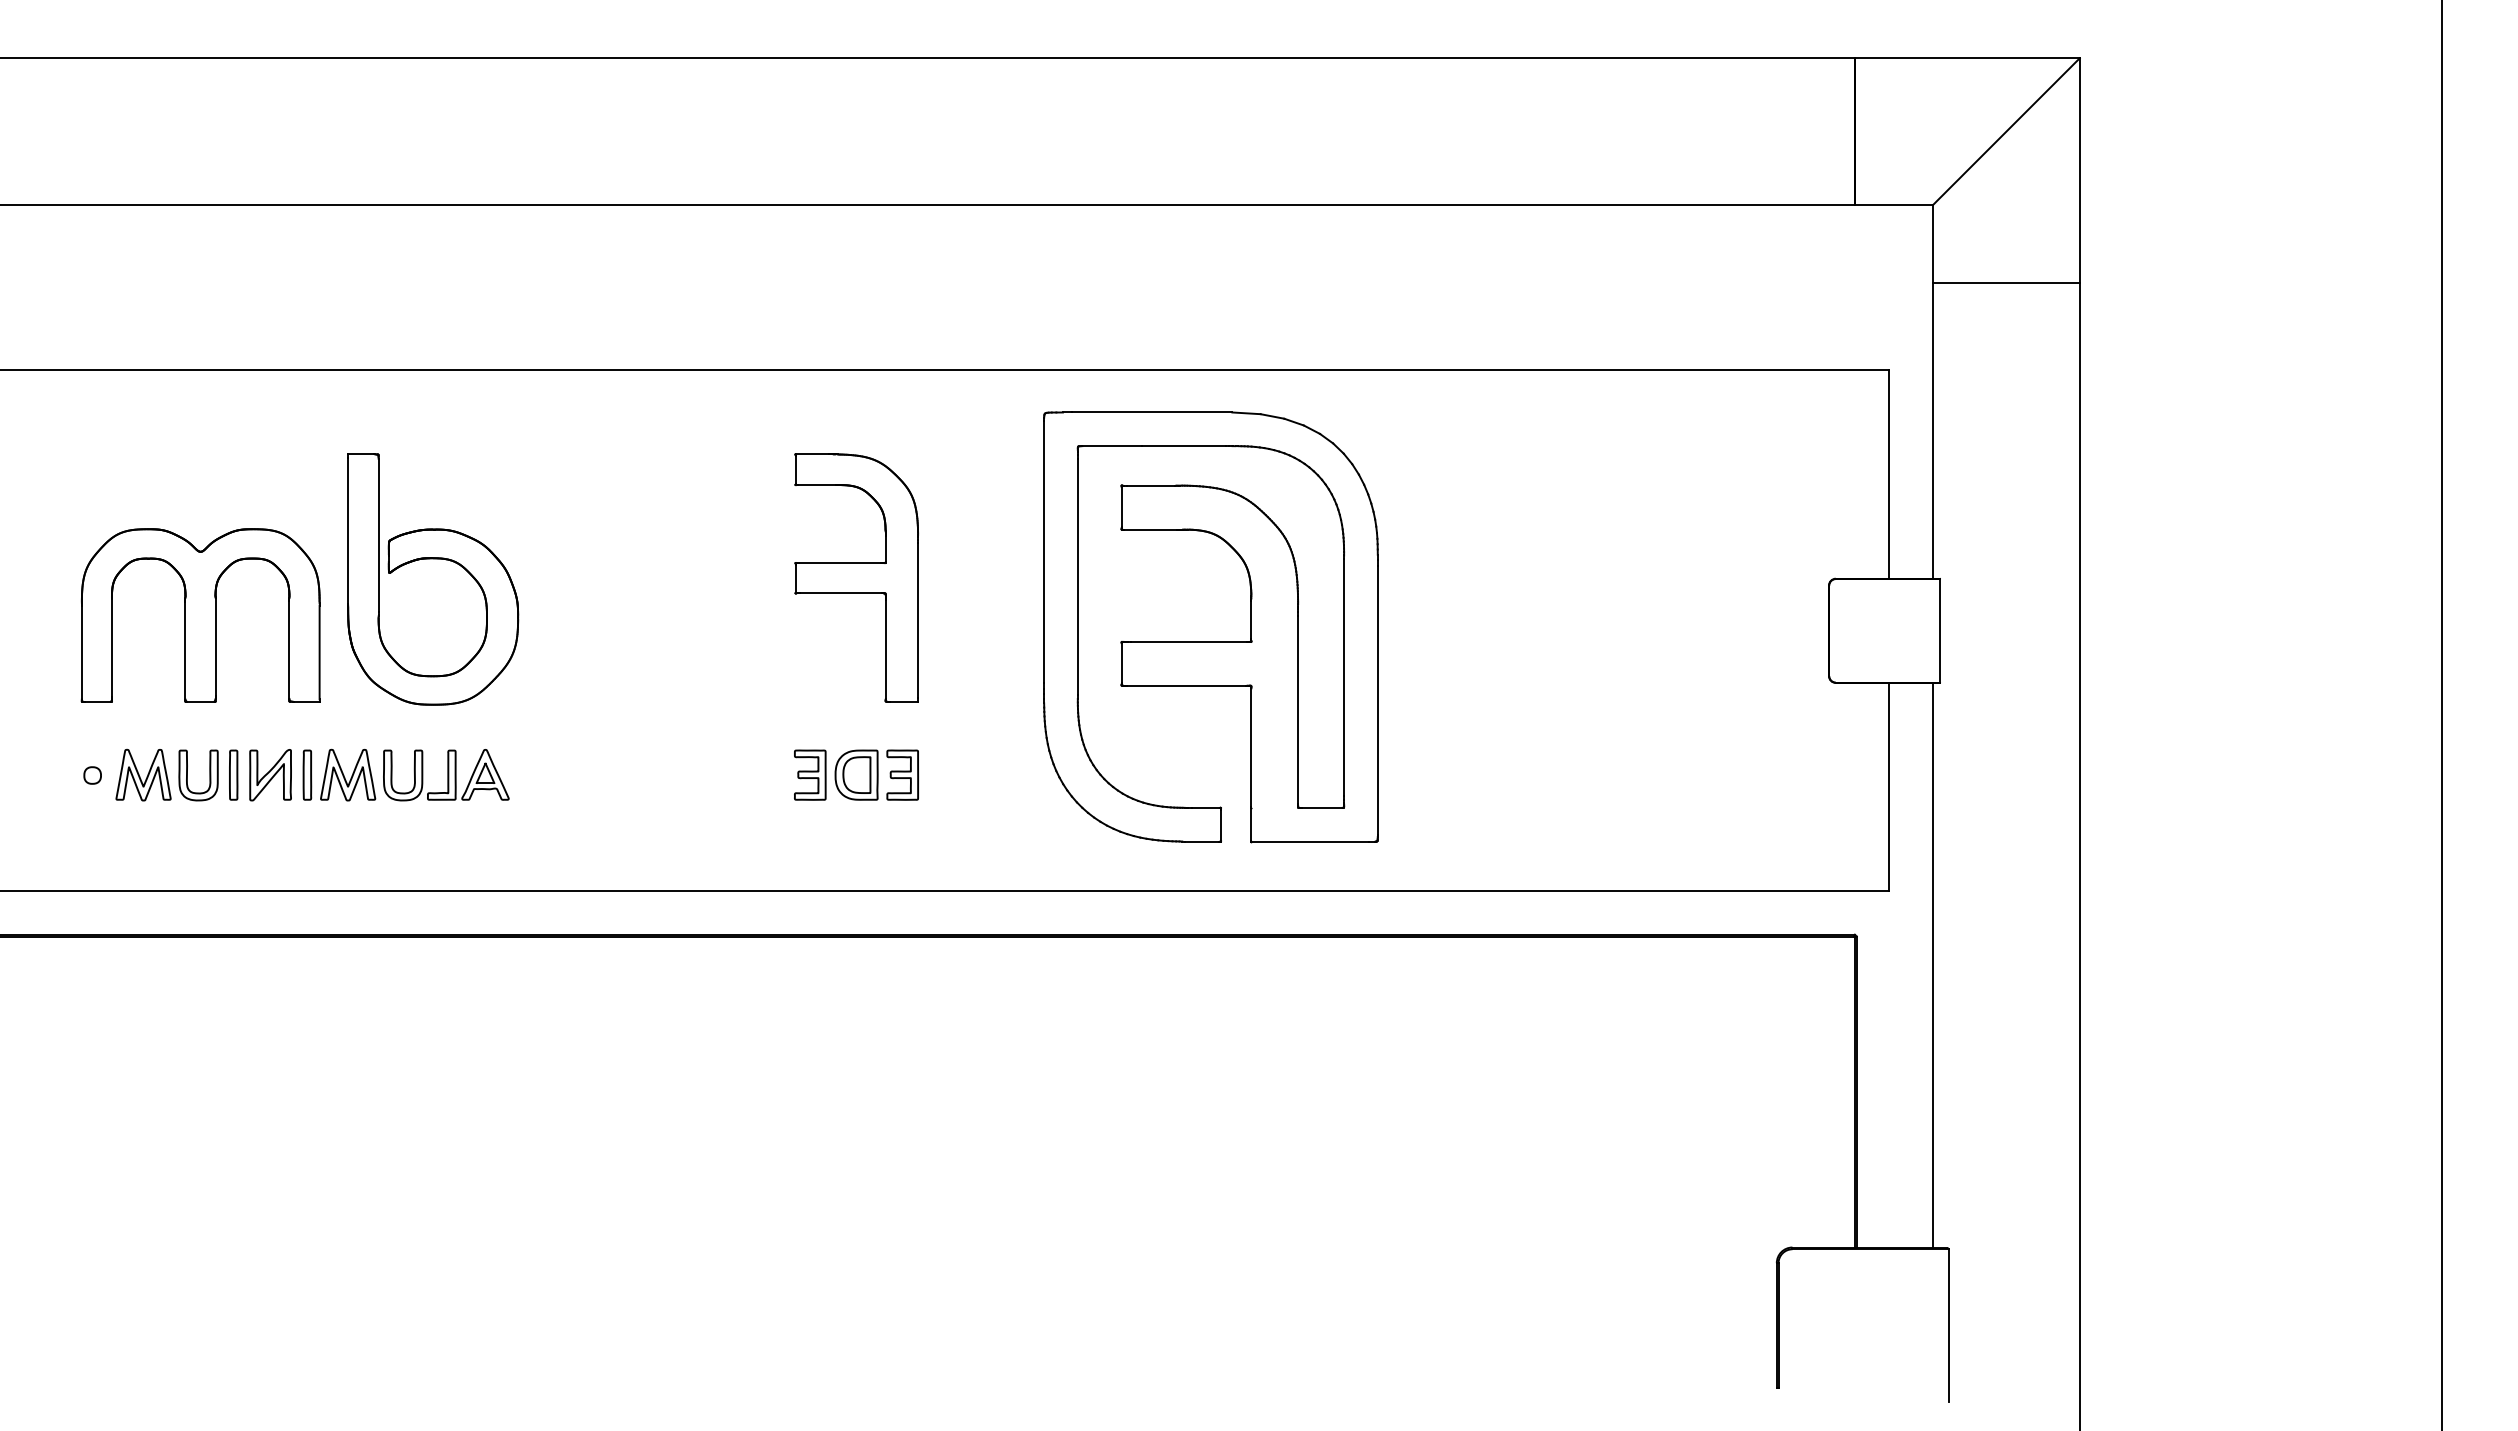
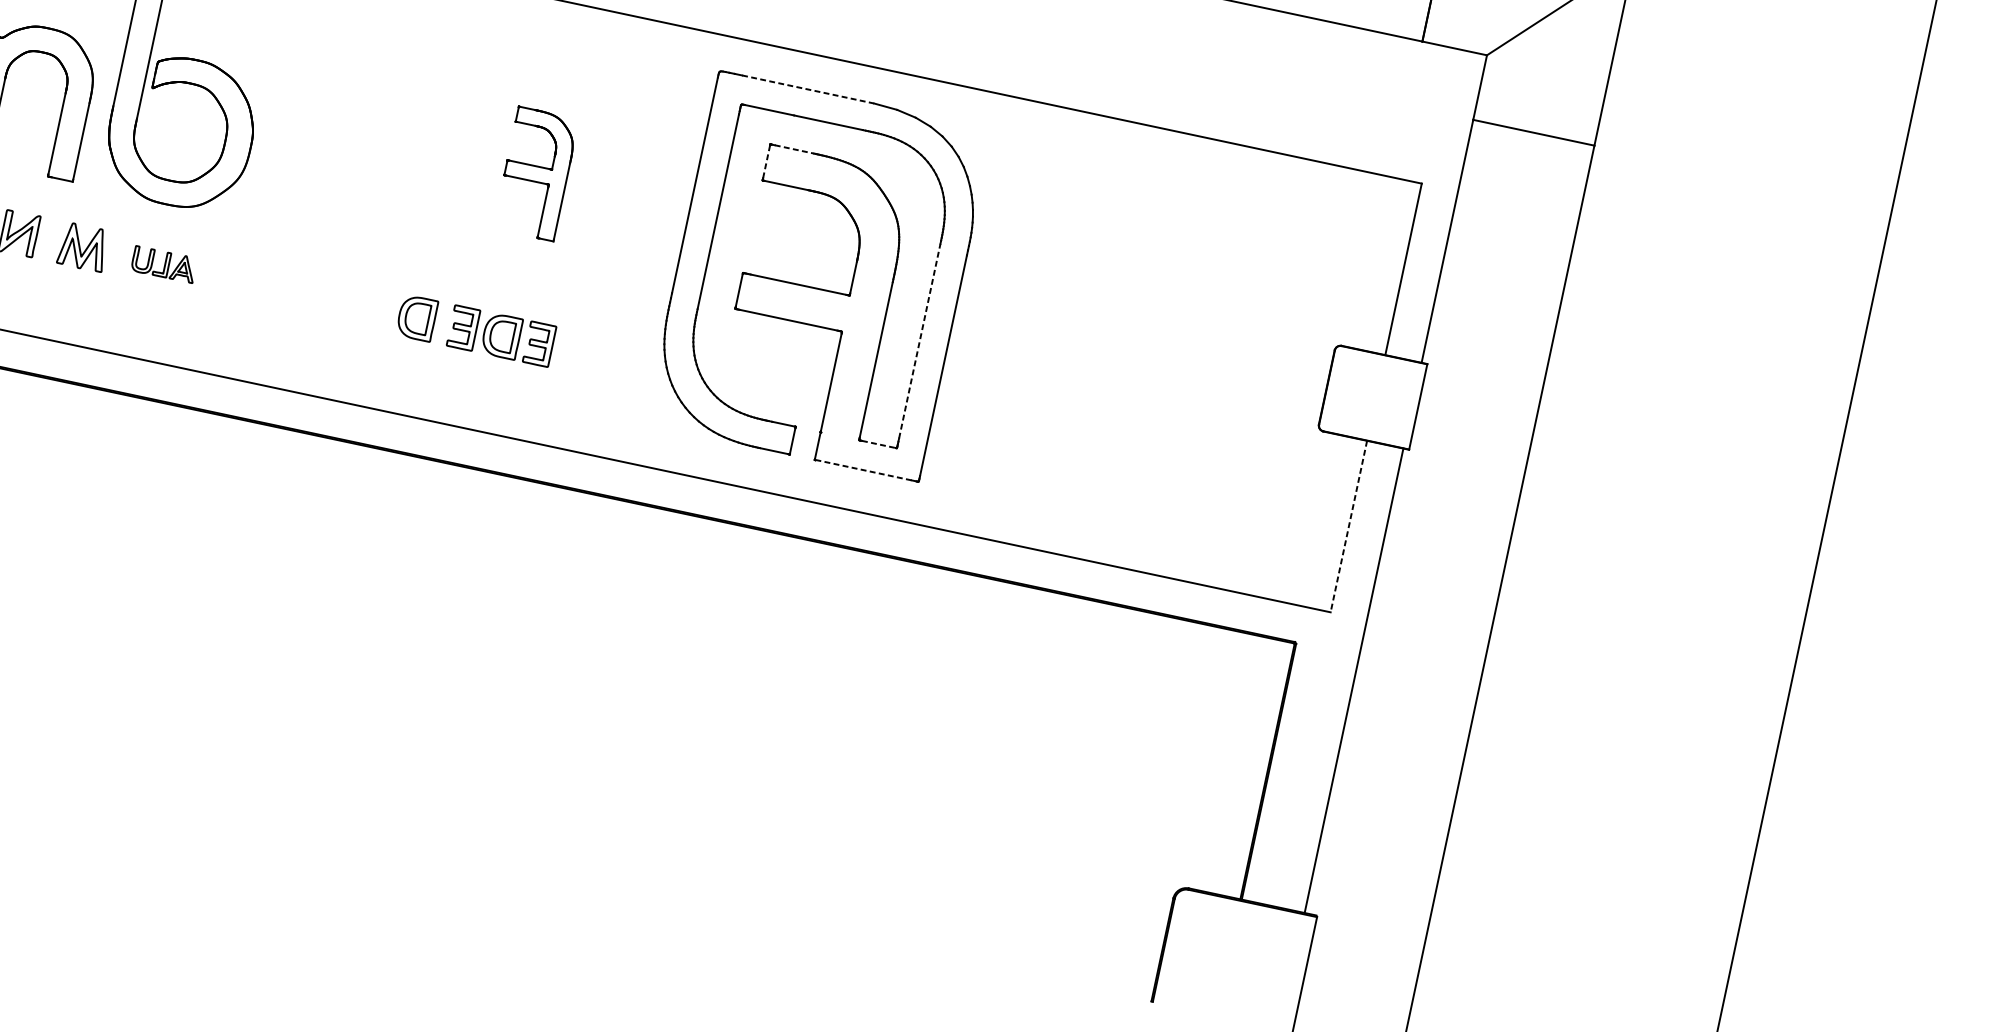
line: (1152, 412) -> (808, 89), solid -> dashed
line: (1150, 485) -> (794, 149), solid -> dashed
line: (1121, 506) -> (766, 161), solid -> dashed
part: (856, 577) -> (536, 173), size x0.6
line: (1344, 677) -> (920, 341), solid -> dashed
part: (307, 774) -> (50, 239), removed
part: (753, 774) -> (416, 317), added
part: (446, 775) -> (164, 264), size x0.6
line: (1889, 787) -> (1349, 526), solid -> dashed
line: (1322, 807) -> (879, 444), solid -> dashed
line: (1310, 841) -> (863, 470), solid -> dashed

